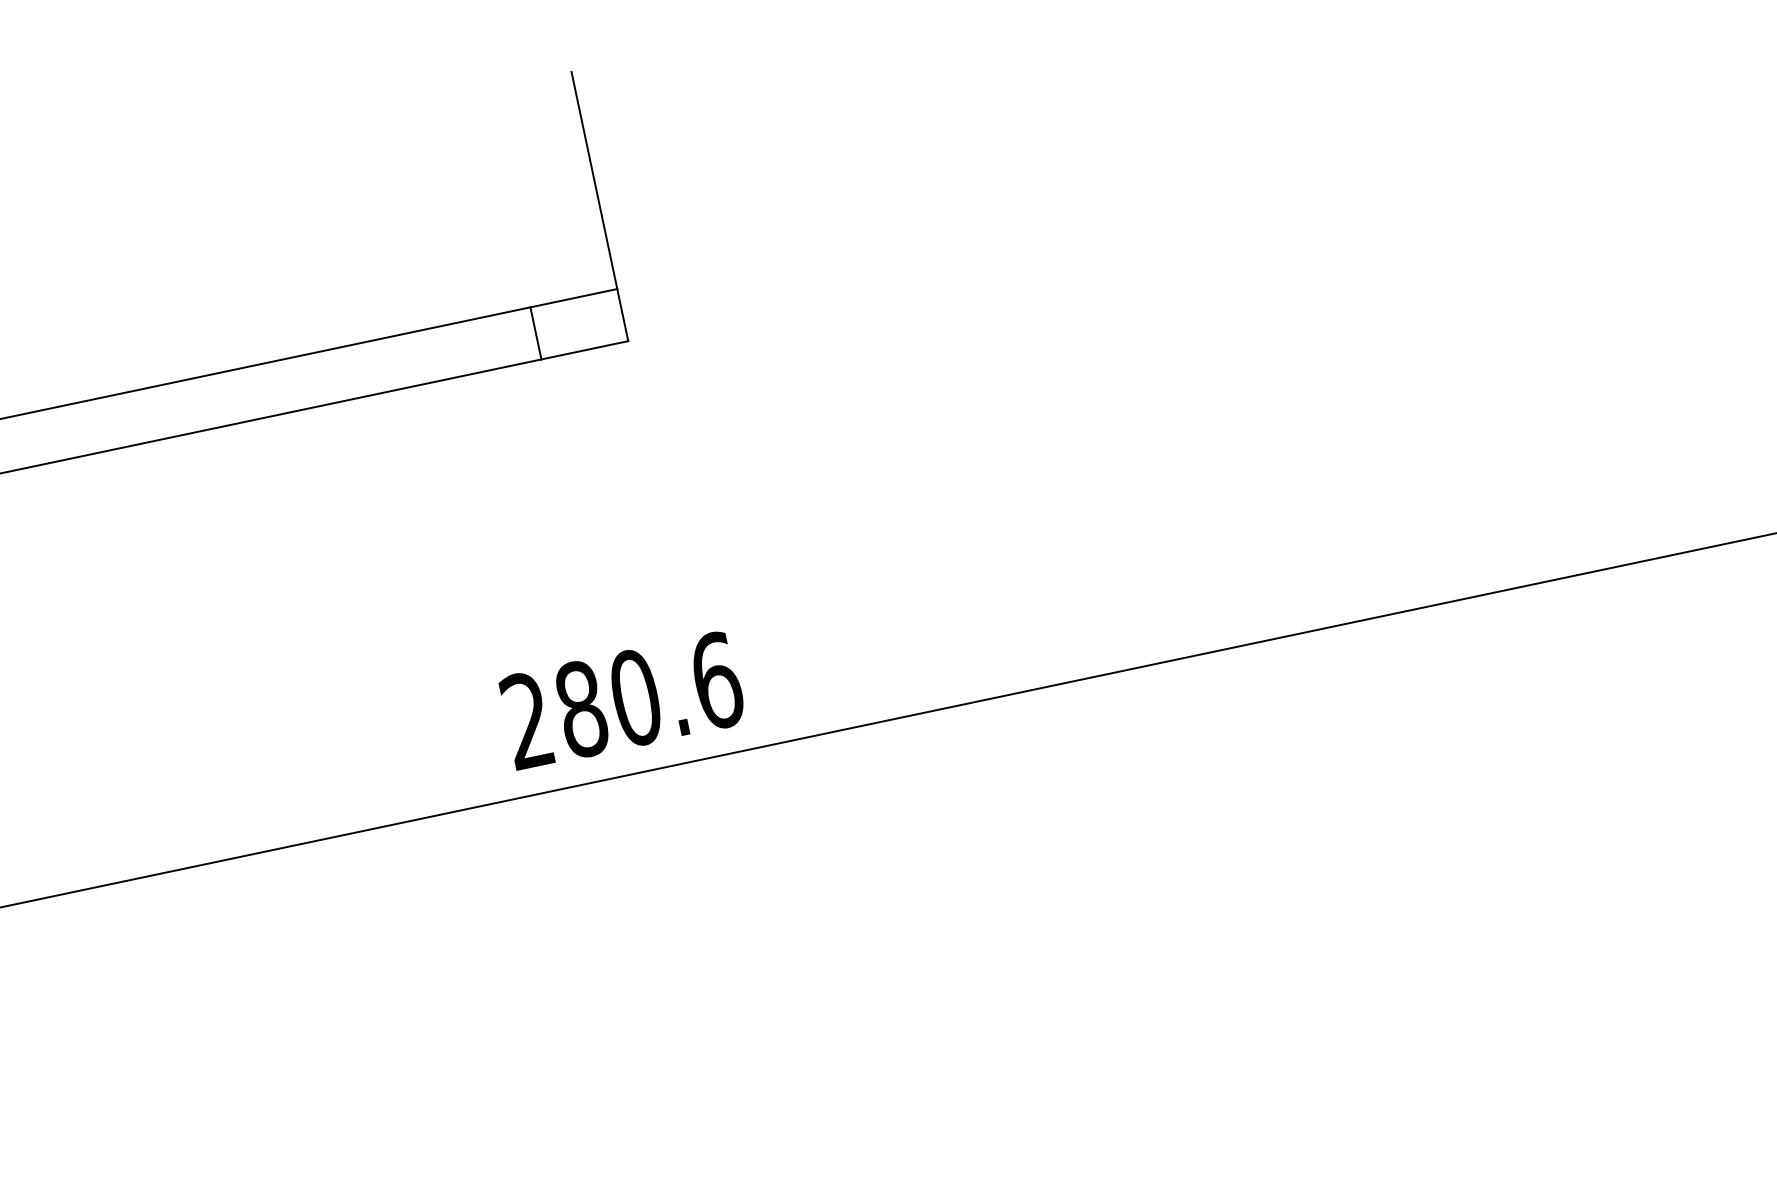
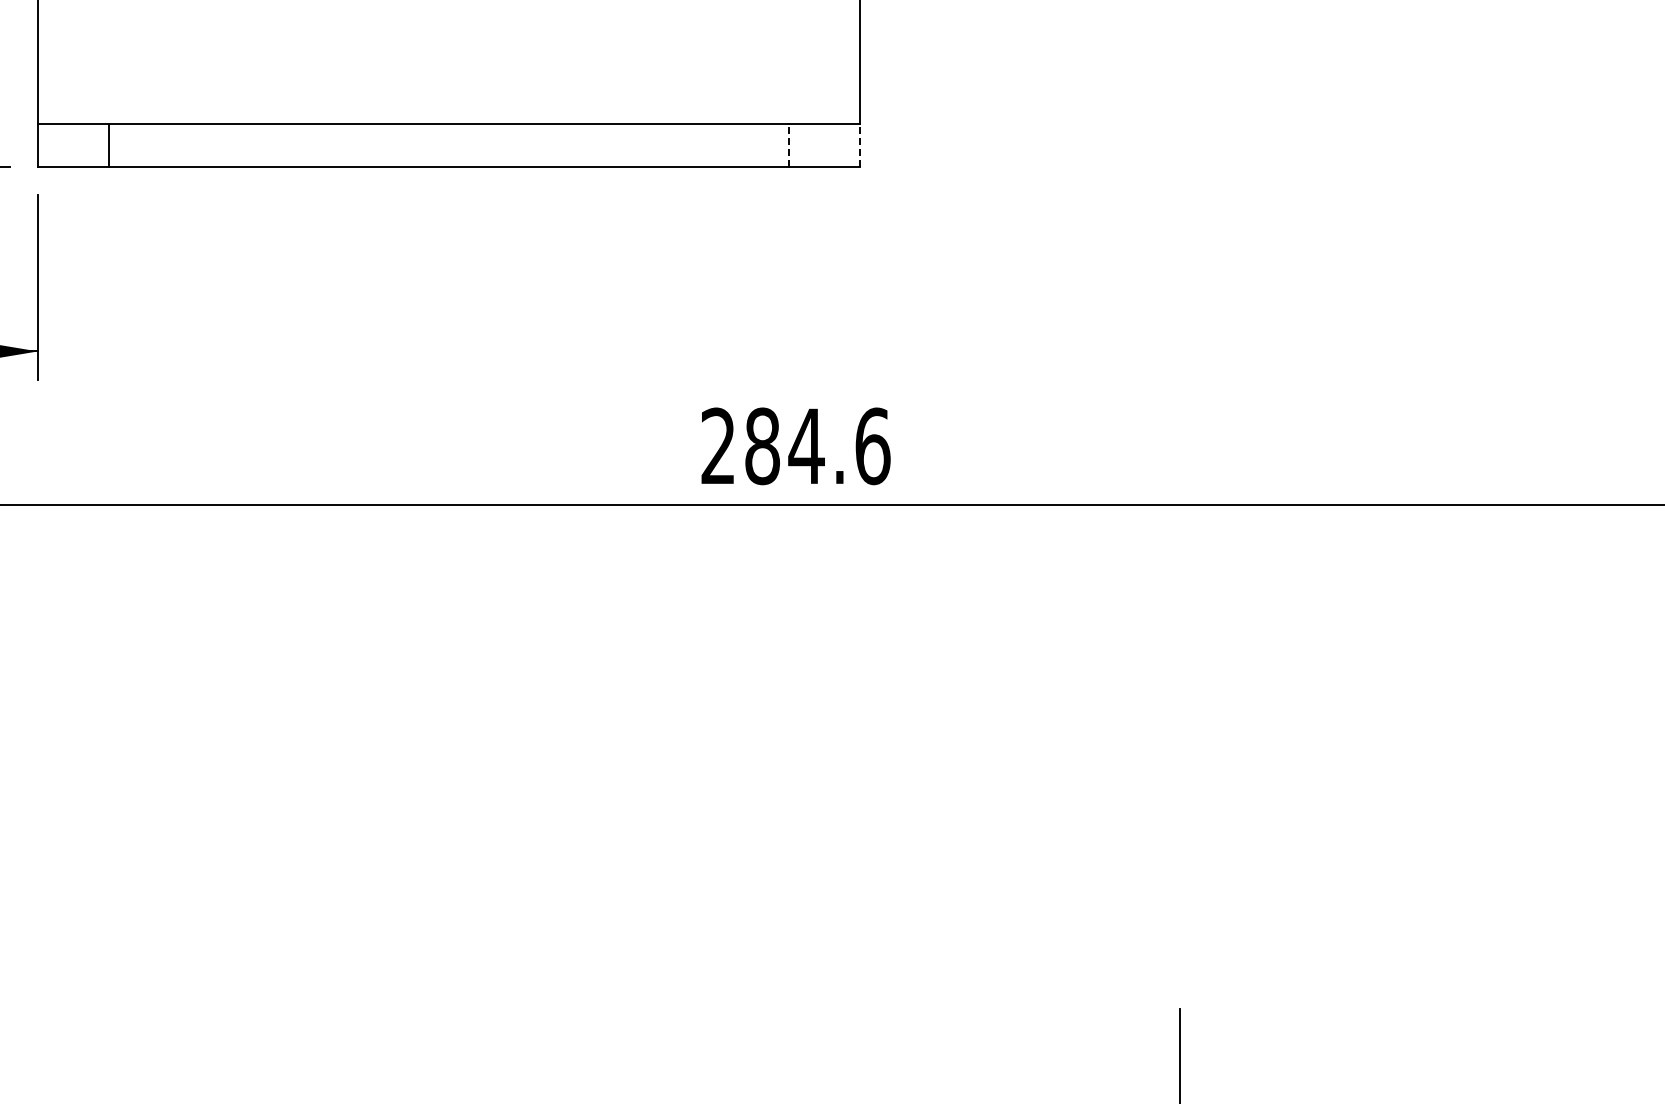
line: (622, 314) -> (859, 144), solid -> dashed
line: (535, 332) -> (788, 144), solid -> dashed
text: (635, 698) -> (806, 446), 280.6 -> 284.6

